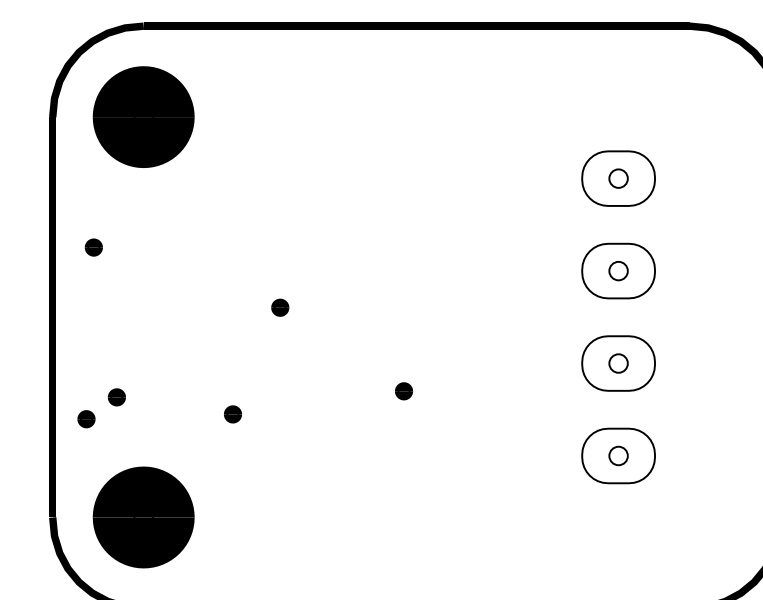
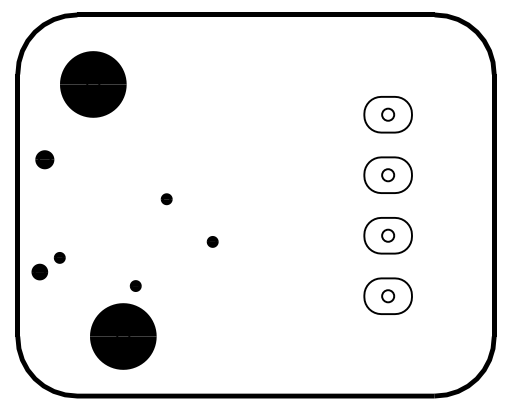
part: (143, 117) -> (93, 84), moved
part: (93, 247) -> (44, 159), size x1.6
part: (403, 390) -> (212, 241), moved
part: (232, 413) -> (135, 285), moved
part: (85, 419) -> (39, 272), size x1.4
part: (143, 517) -> (123, 336), moved

